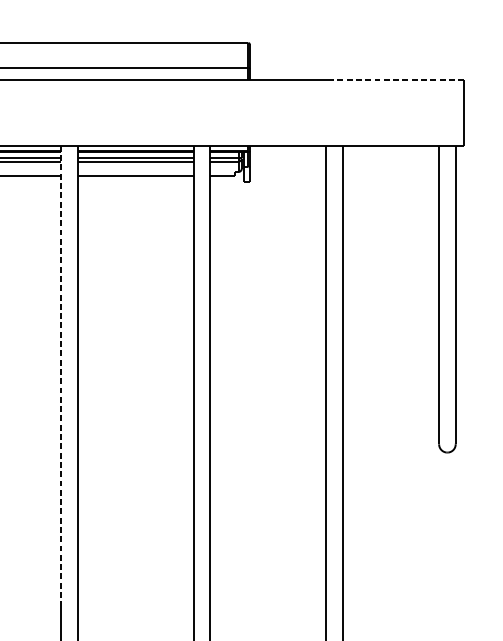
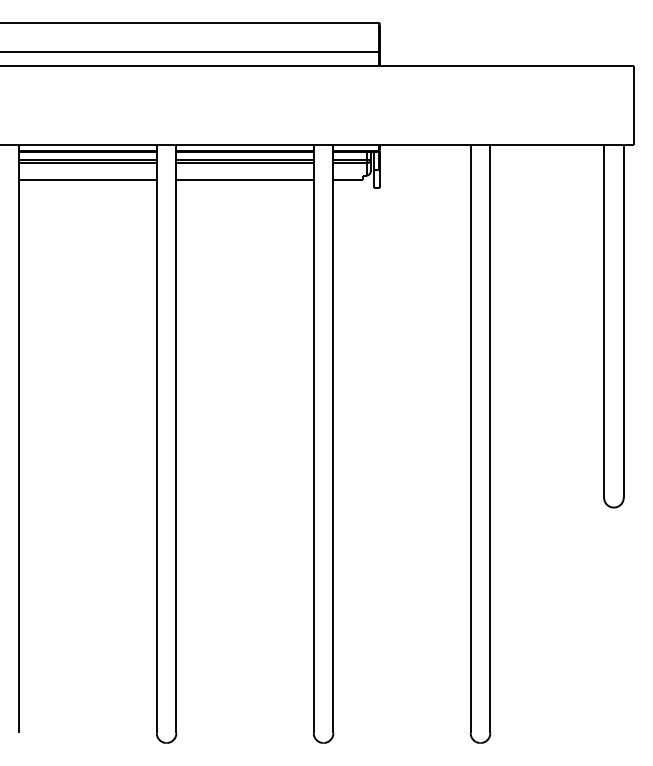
line: (396, 79) -> (553, 66), dashed -> solid
line: (60, 375) -> (156, 416), dashed -> solid

